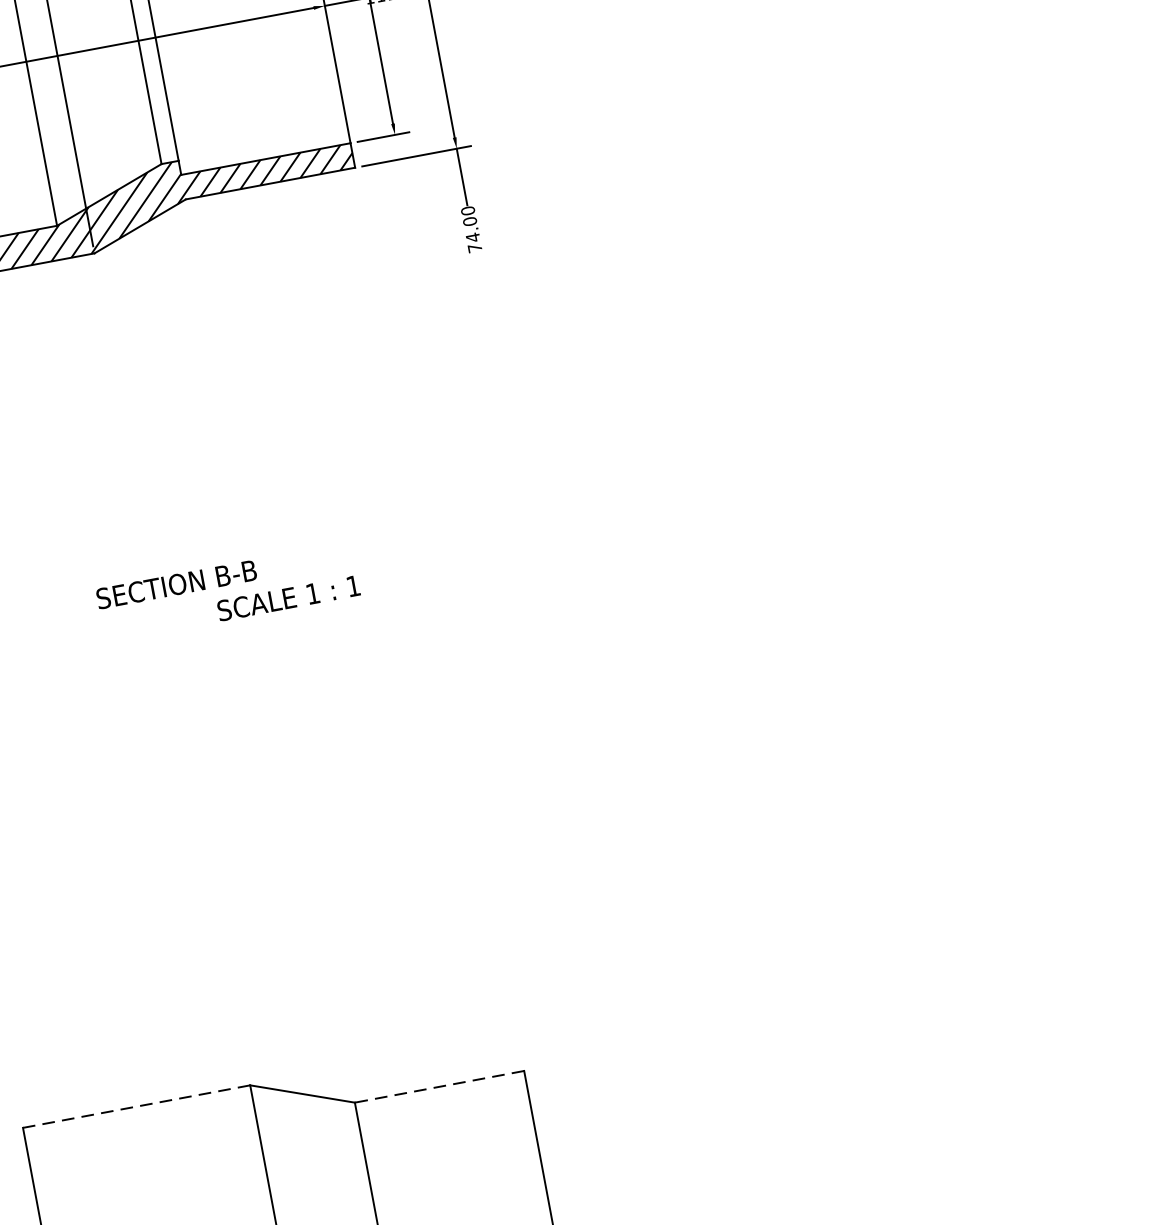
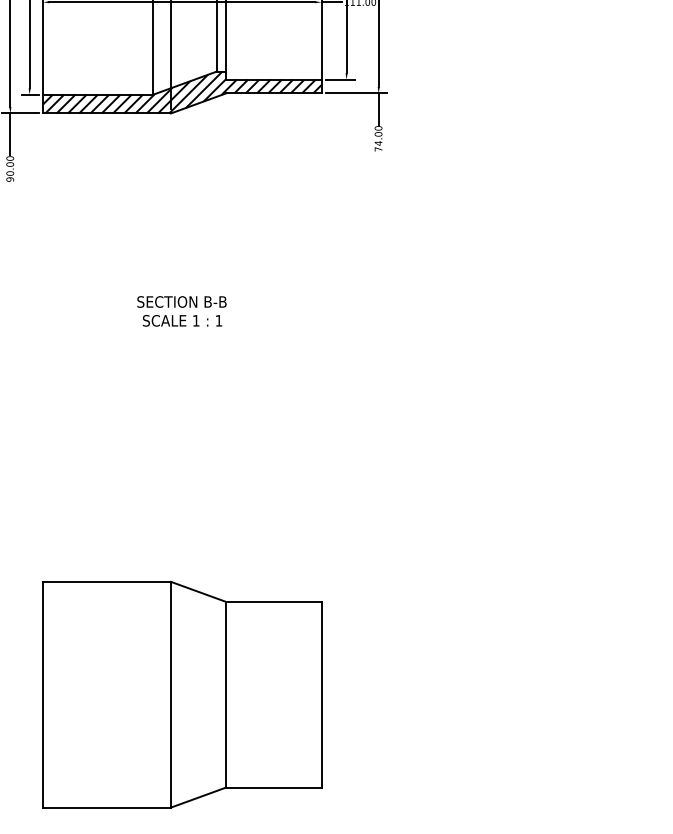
text: (288, 597) -> (182, 320), moved
line: (438, 1086) -> (273, 601), dashed -> solid
line: (137, 1105) -> (107, 581), dashed -> solid

